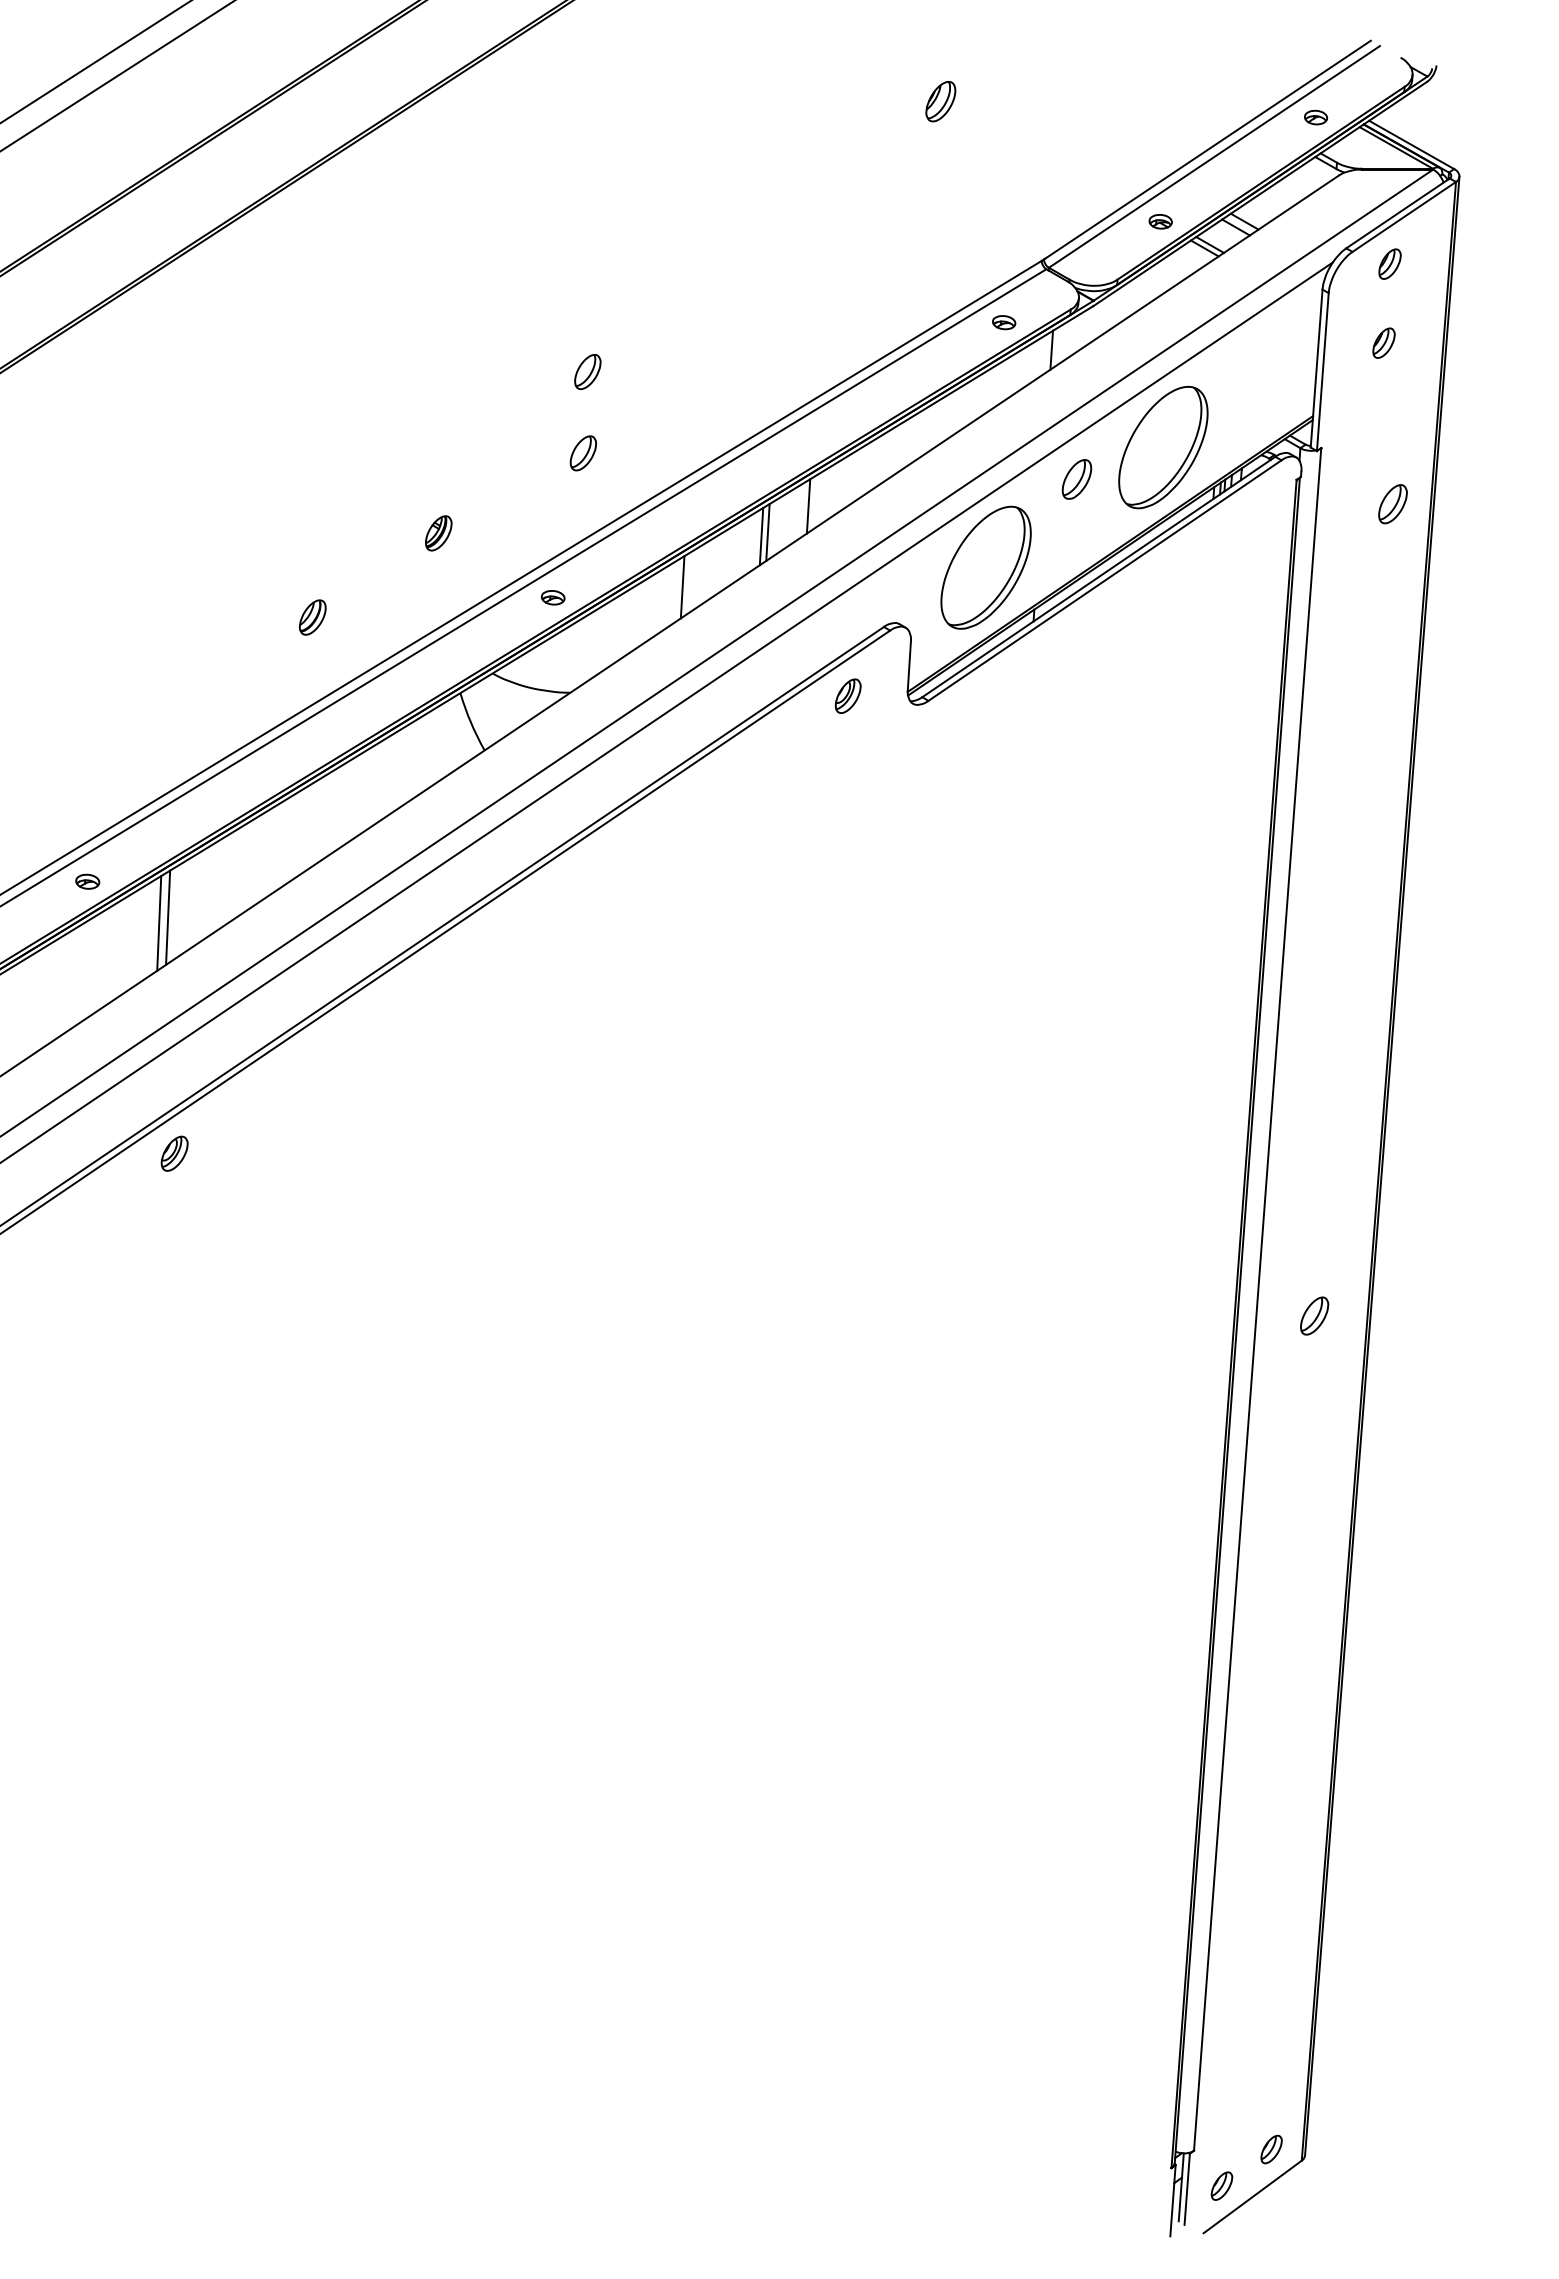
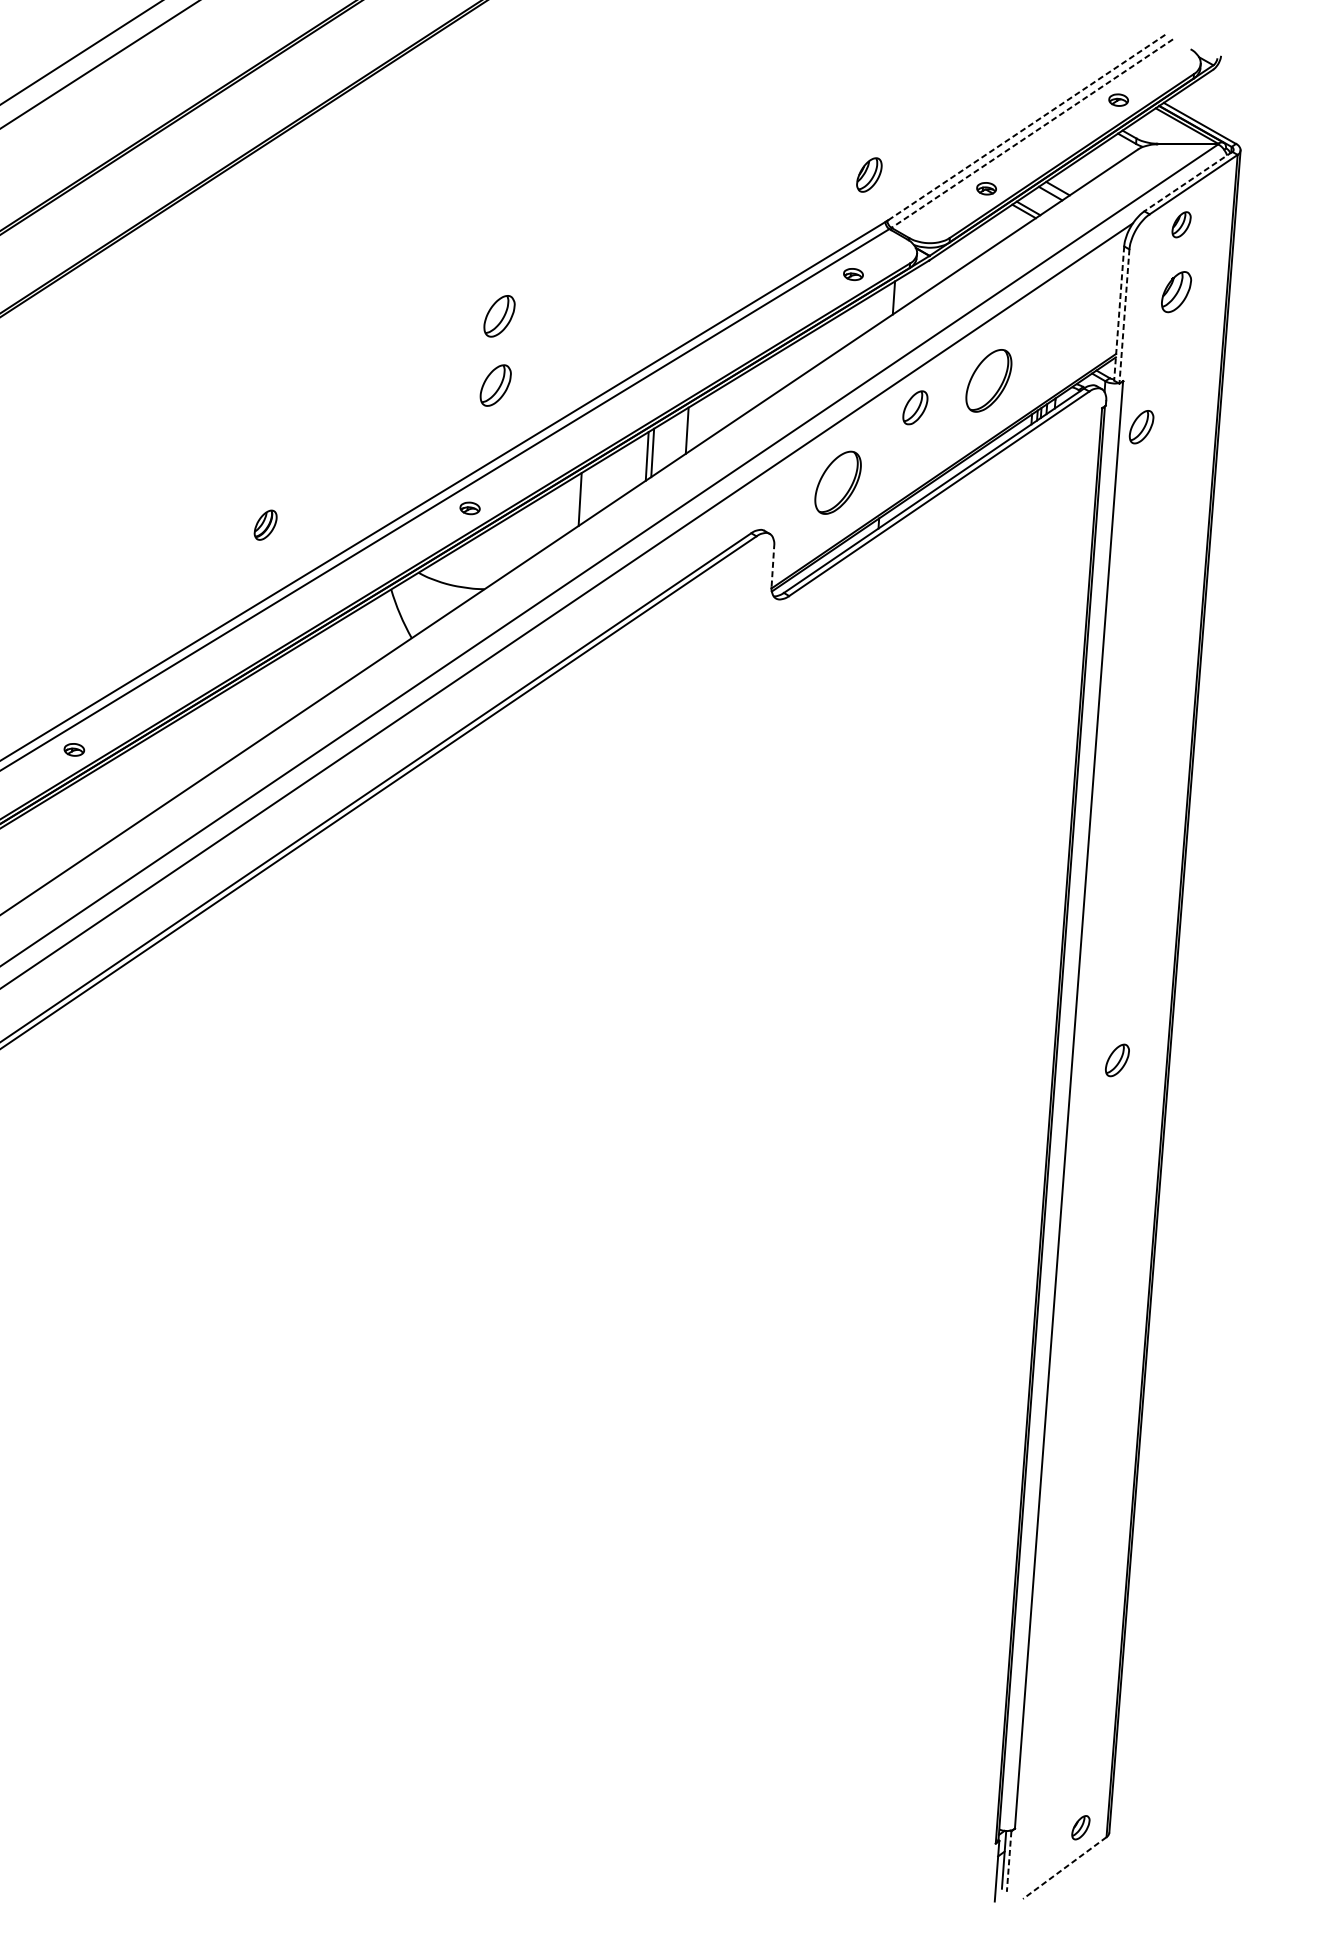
part: (940, 101) -> (869, 174), moved
line: (1207, 150) -> (1026, 128), solid -> dashed
line: (1214, 157) -> (1032, 134), solid -> dashed
line: (1397, 213) -> (1187, 181), solid -> dashed
part: (1383, 342) -> (1176, 291), size x1.6
line: (1316, 369) -> (1119, 314), solid -> dashed
part: (587, 372) -> (499, 316), size x1.4
line: (1322, 372) -> (1124, 316), solid -> dashed
part: (1163, 447) -> (988, 380), size x0.6
part: (583, 453) -> (495, 385), size x1.4
part: (1392, 504) -> (1141, 427), moved
part: (438, 533) -> (372, 453), removed
part: (985, 567) -> (837, 482), size x0.6
line: (909, 665) -> (773, 566), solid -> dashed
part: (847, 695) -> (720, 591), removed
line: (168, 917) -> (143, 780), removed
line: (159, 923) -> (135, 785), removed
part: (174, 1153) -> (148, 980), removed
part: (1314, 1315) -> (1117, 1059), moved
part: (1221, 2185) -> (1038, 1858), removed
line: (1187, 2189) -> (1009, 1861), solid -> dashed
line: (1252, 2197) -> (1064, 1868), solid -> dashed

